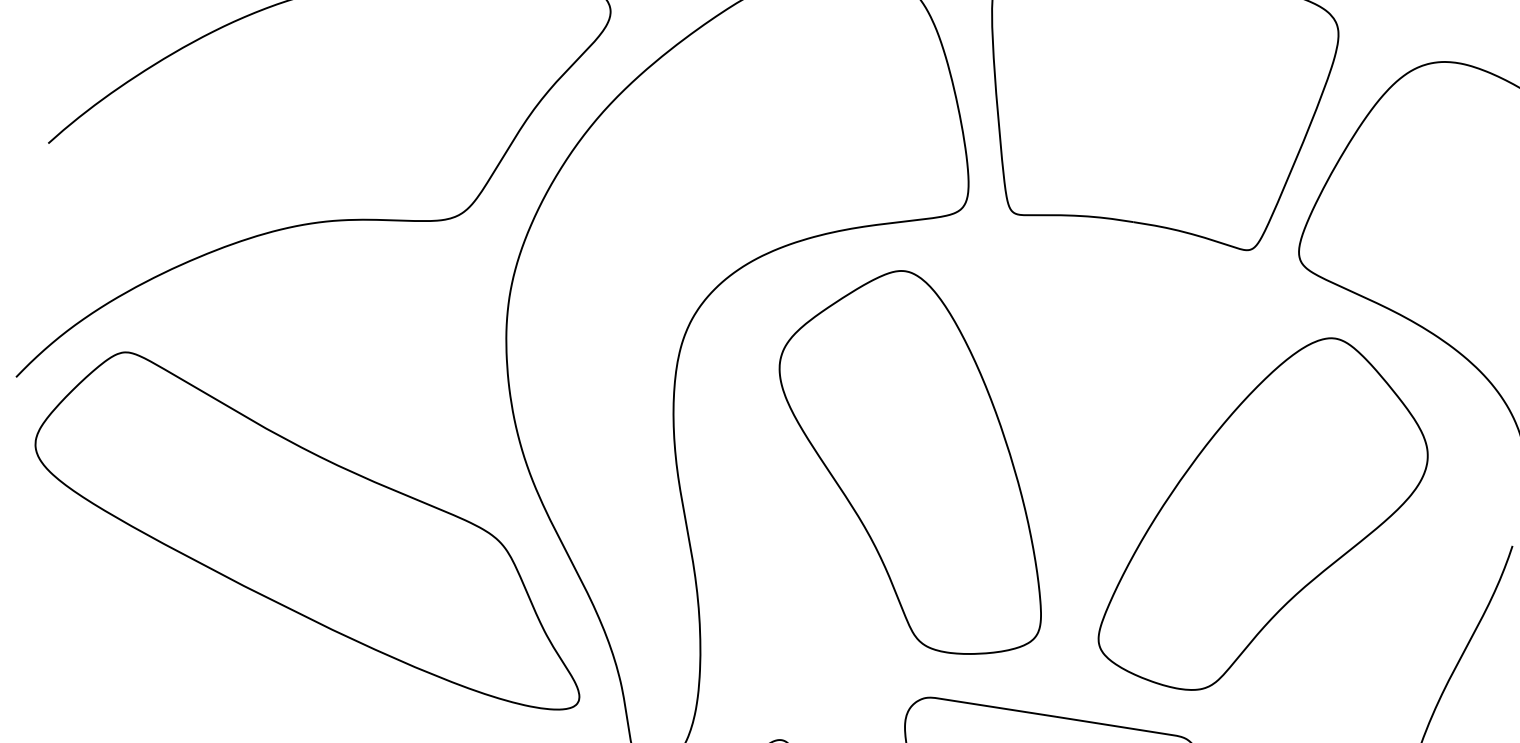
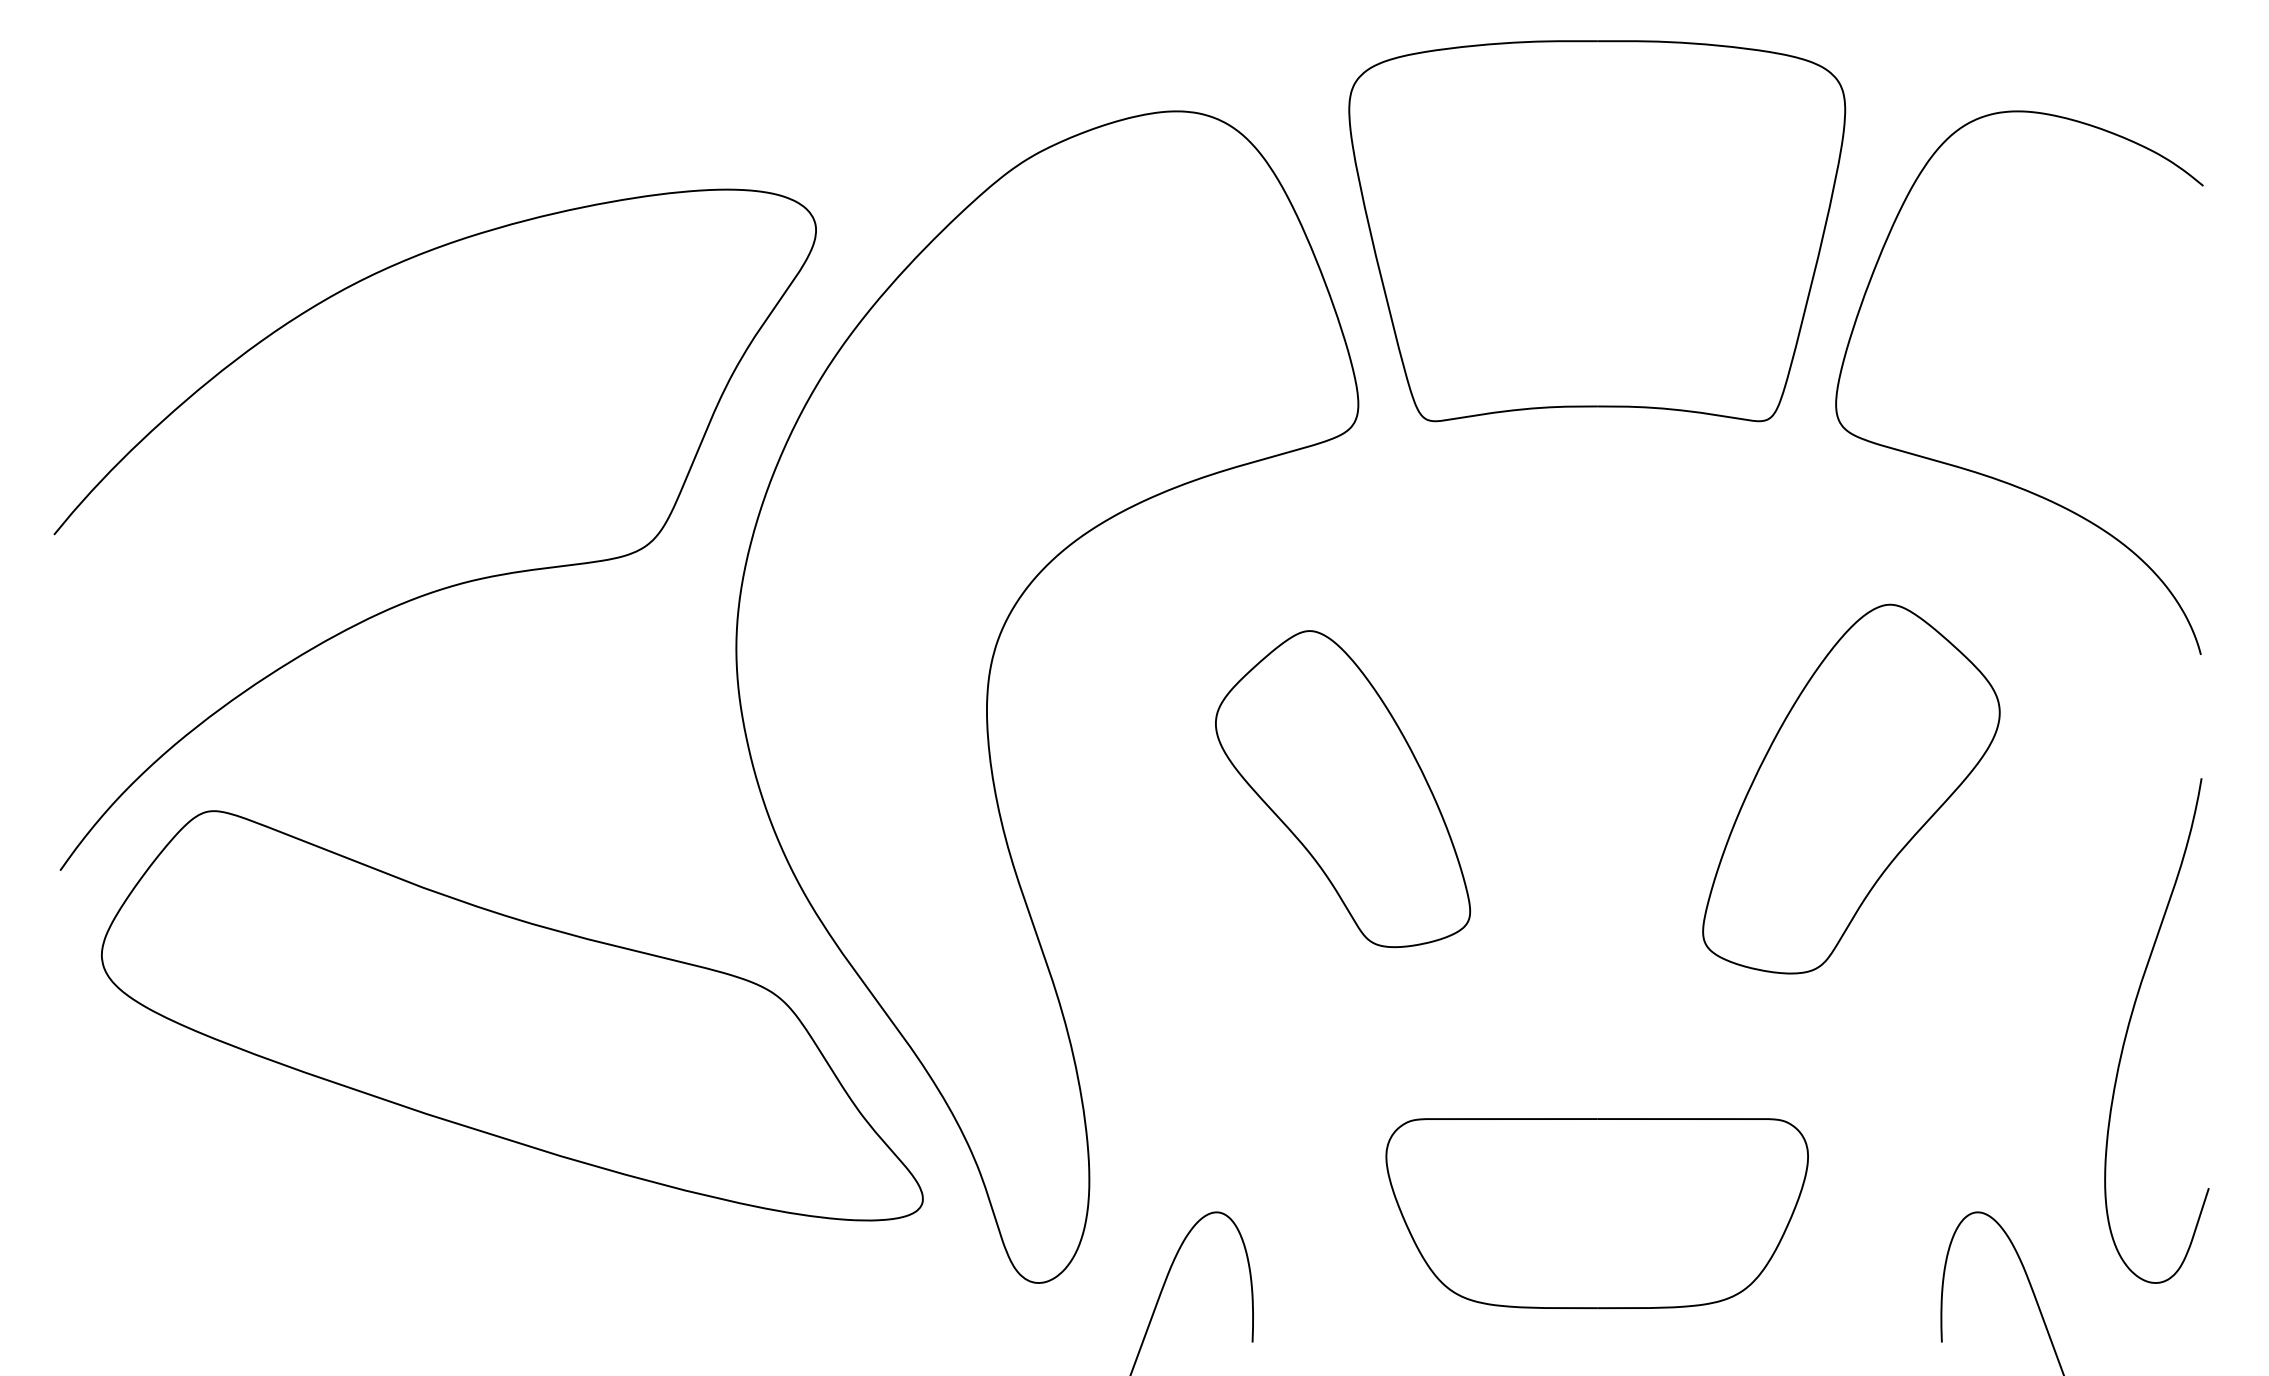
part: (915, 459) -> (1342, 788), size x0.6
part: (1268, 514) -> (1851, 788), size x0.7

